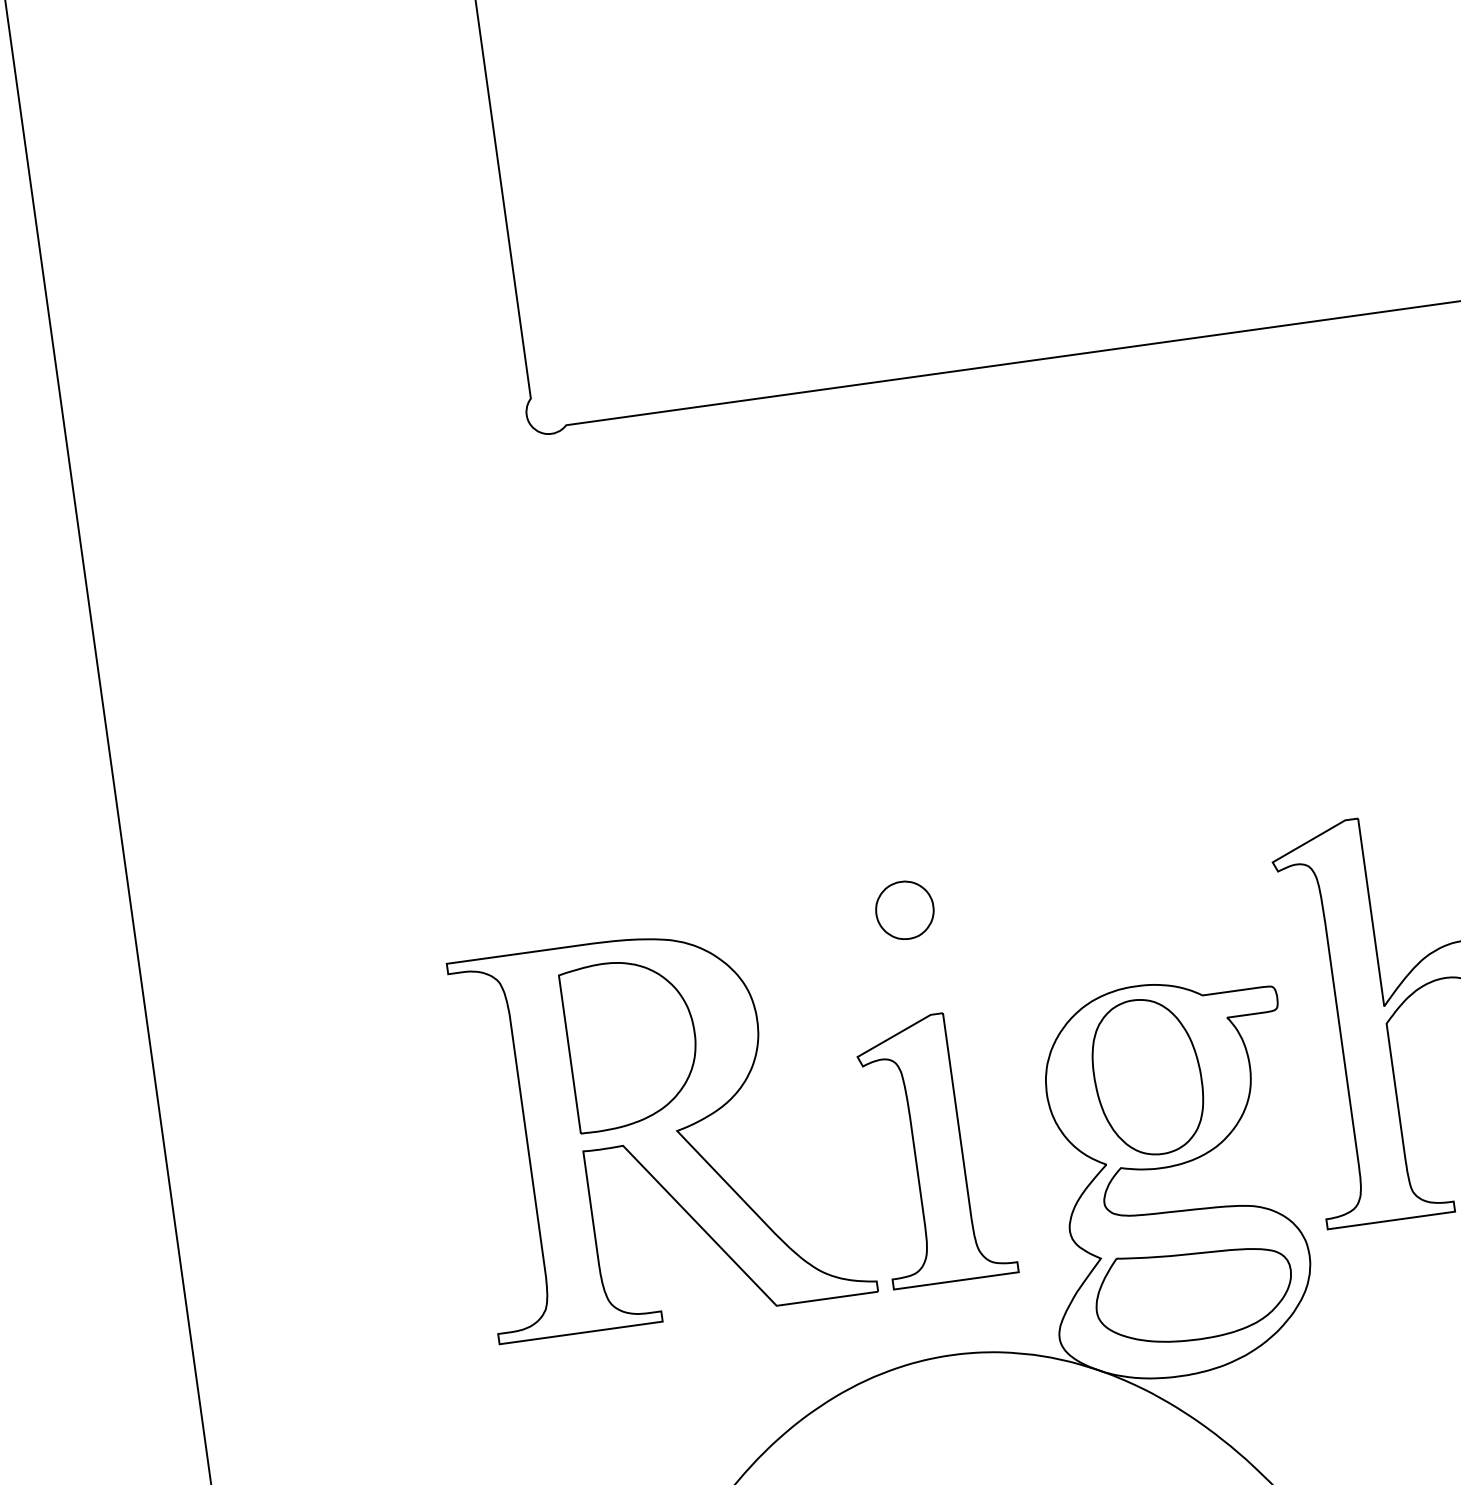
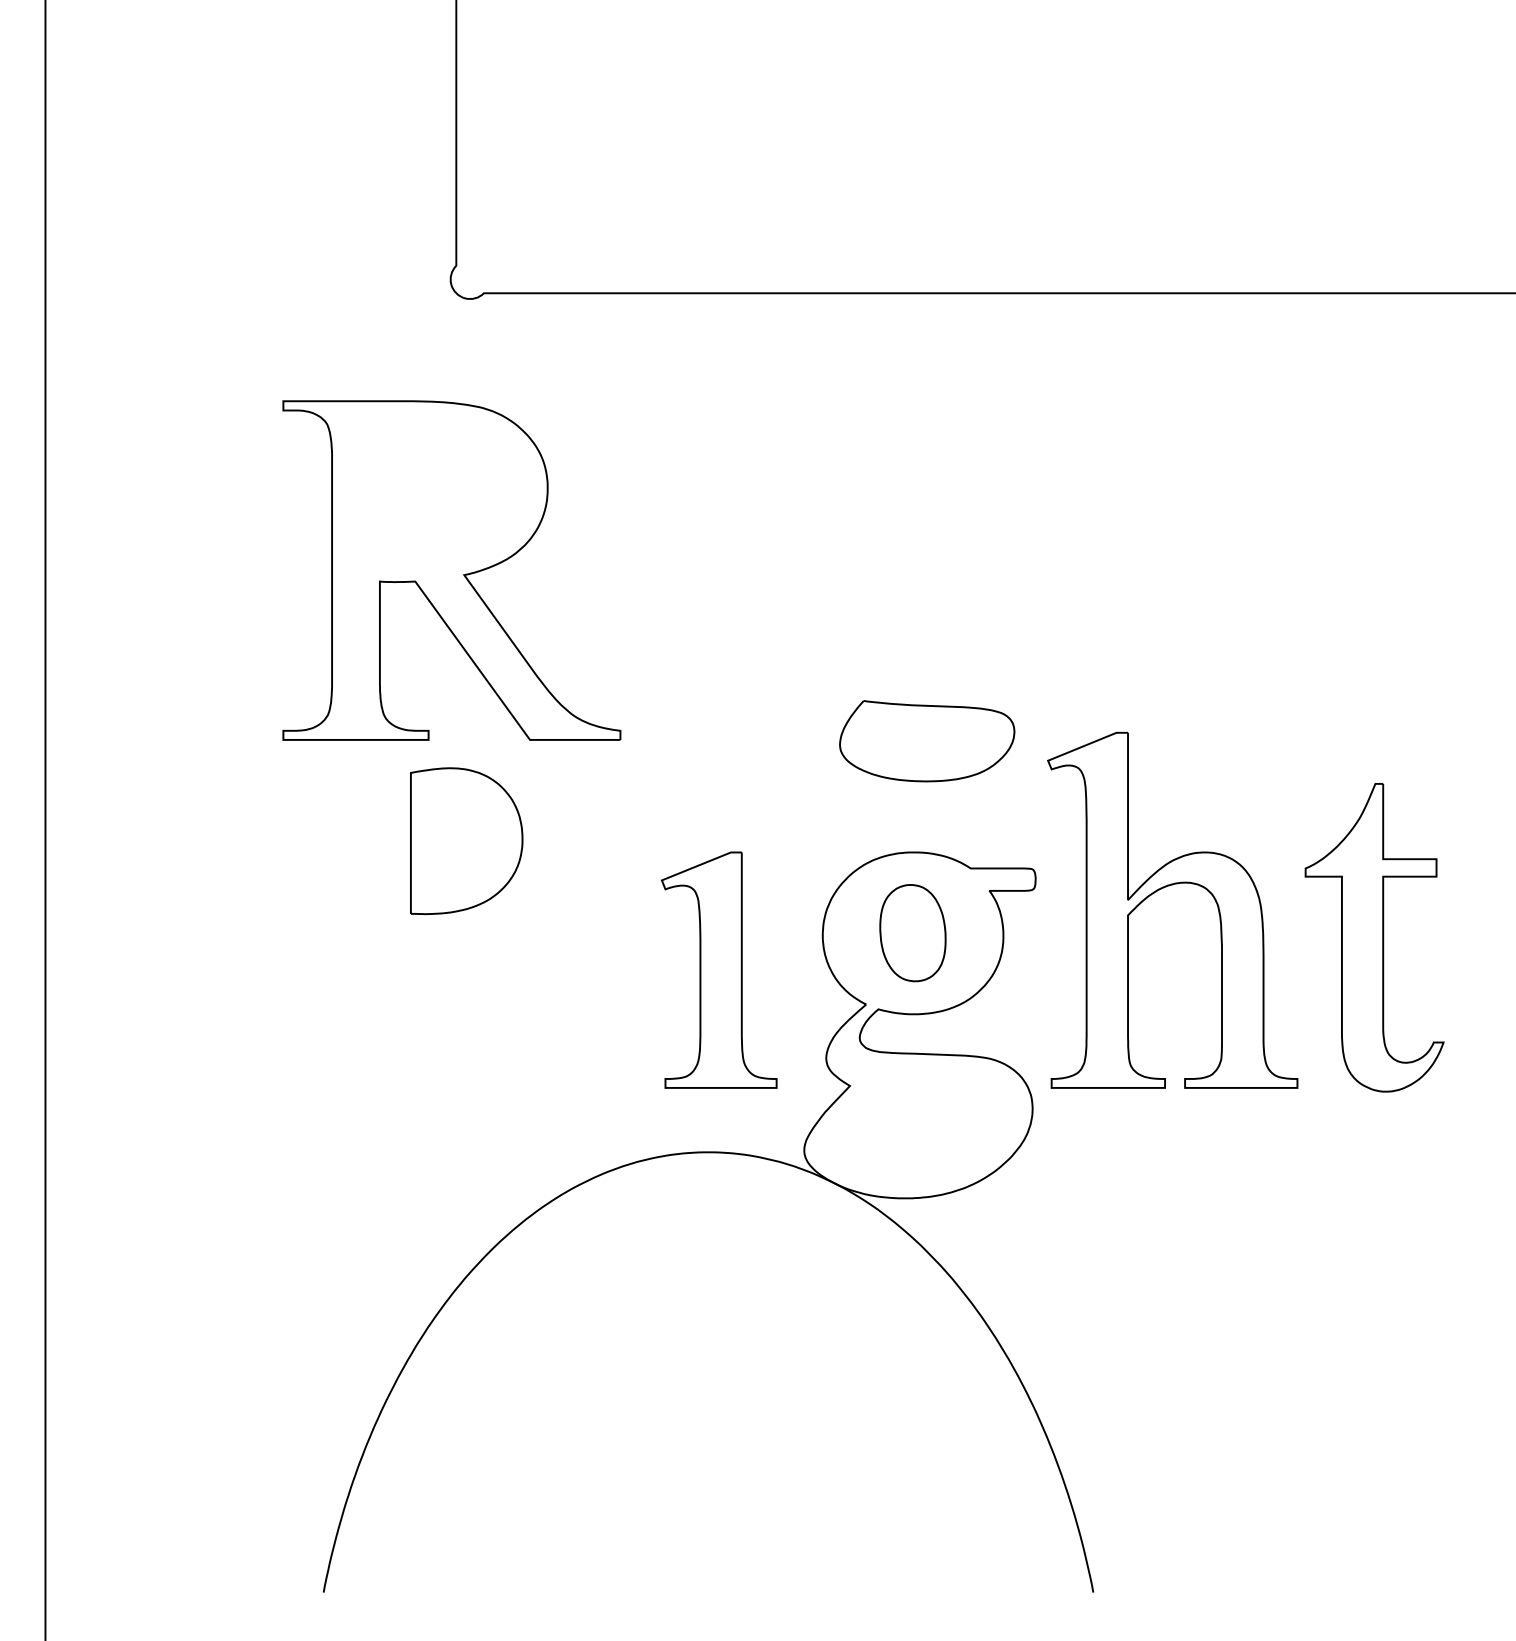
part: (904, 909) -> (720, 757), removed
part: (1147, 1076) -> (912, 932), size x0.7
part: (662, 1127) -> (451, 570), moved
part: (1194, 1294) -> (927, 741), moved

